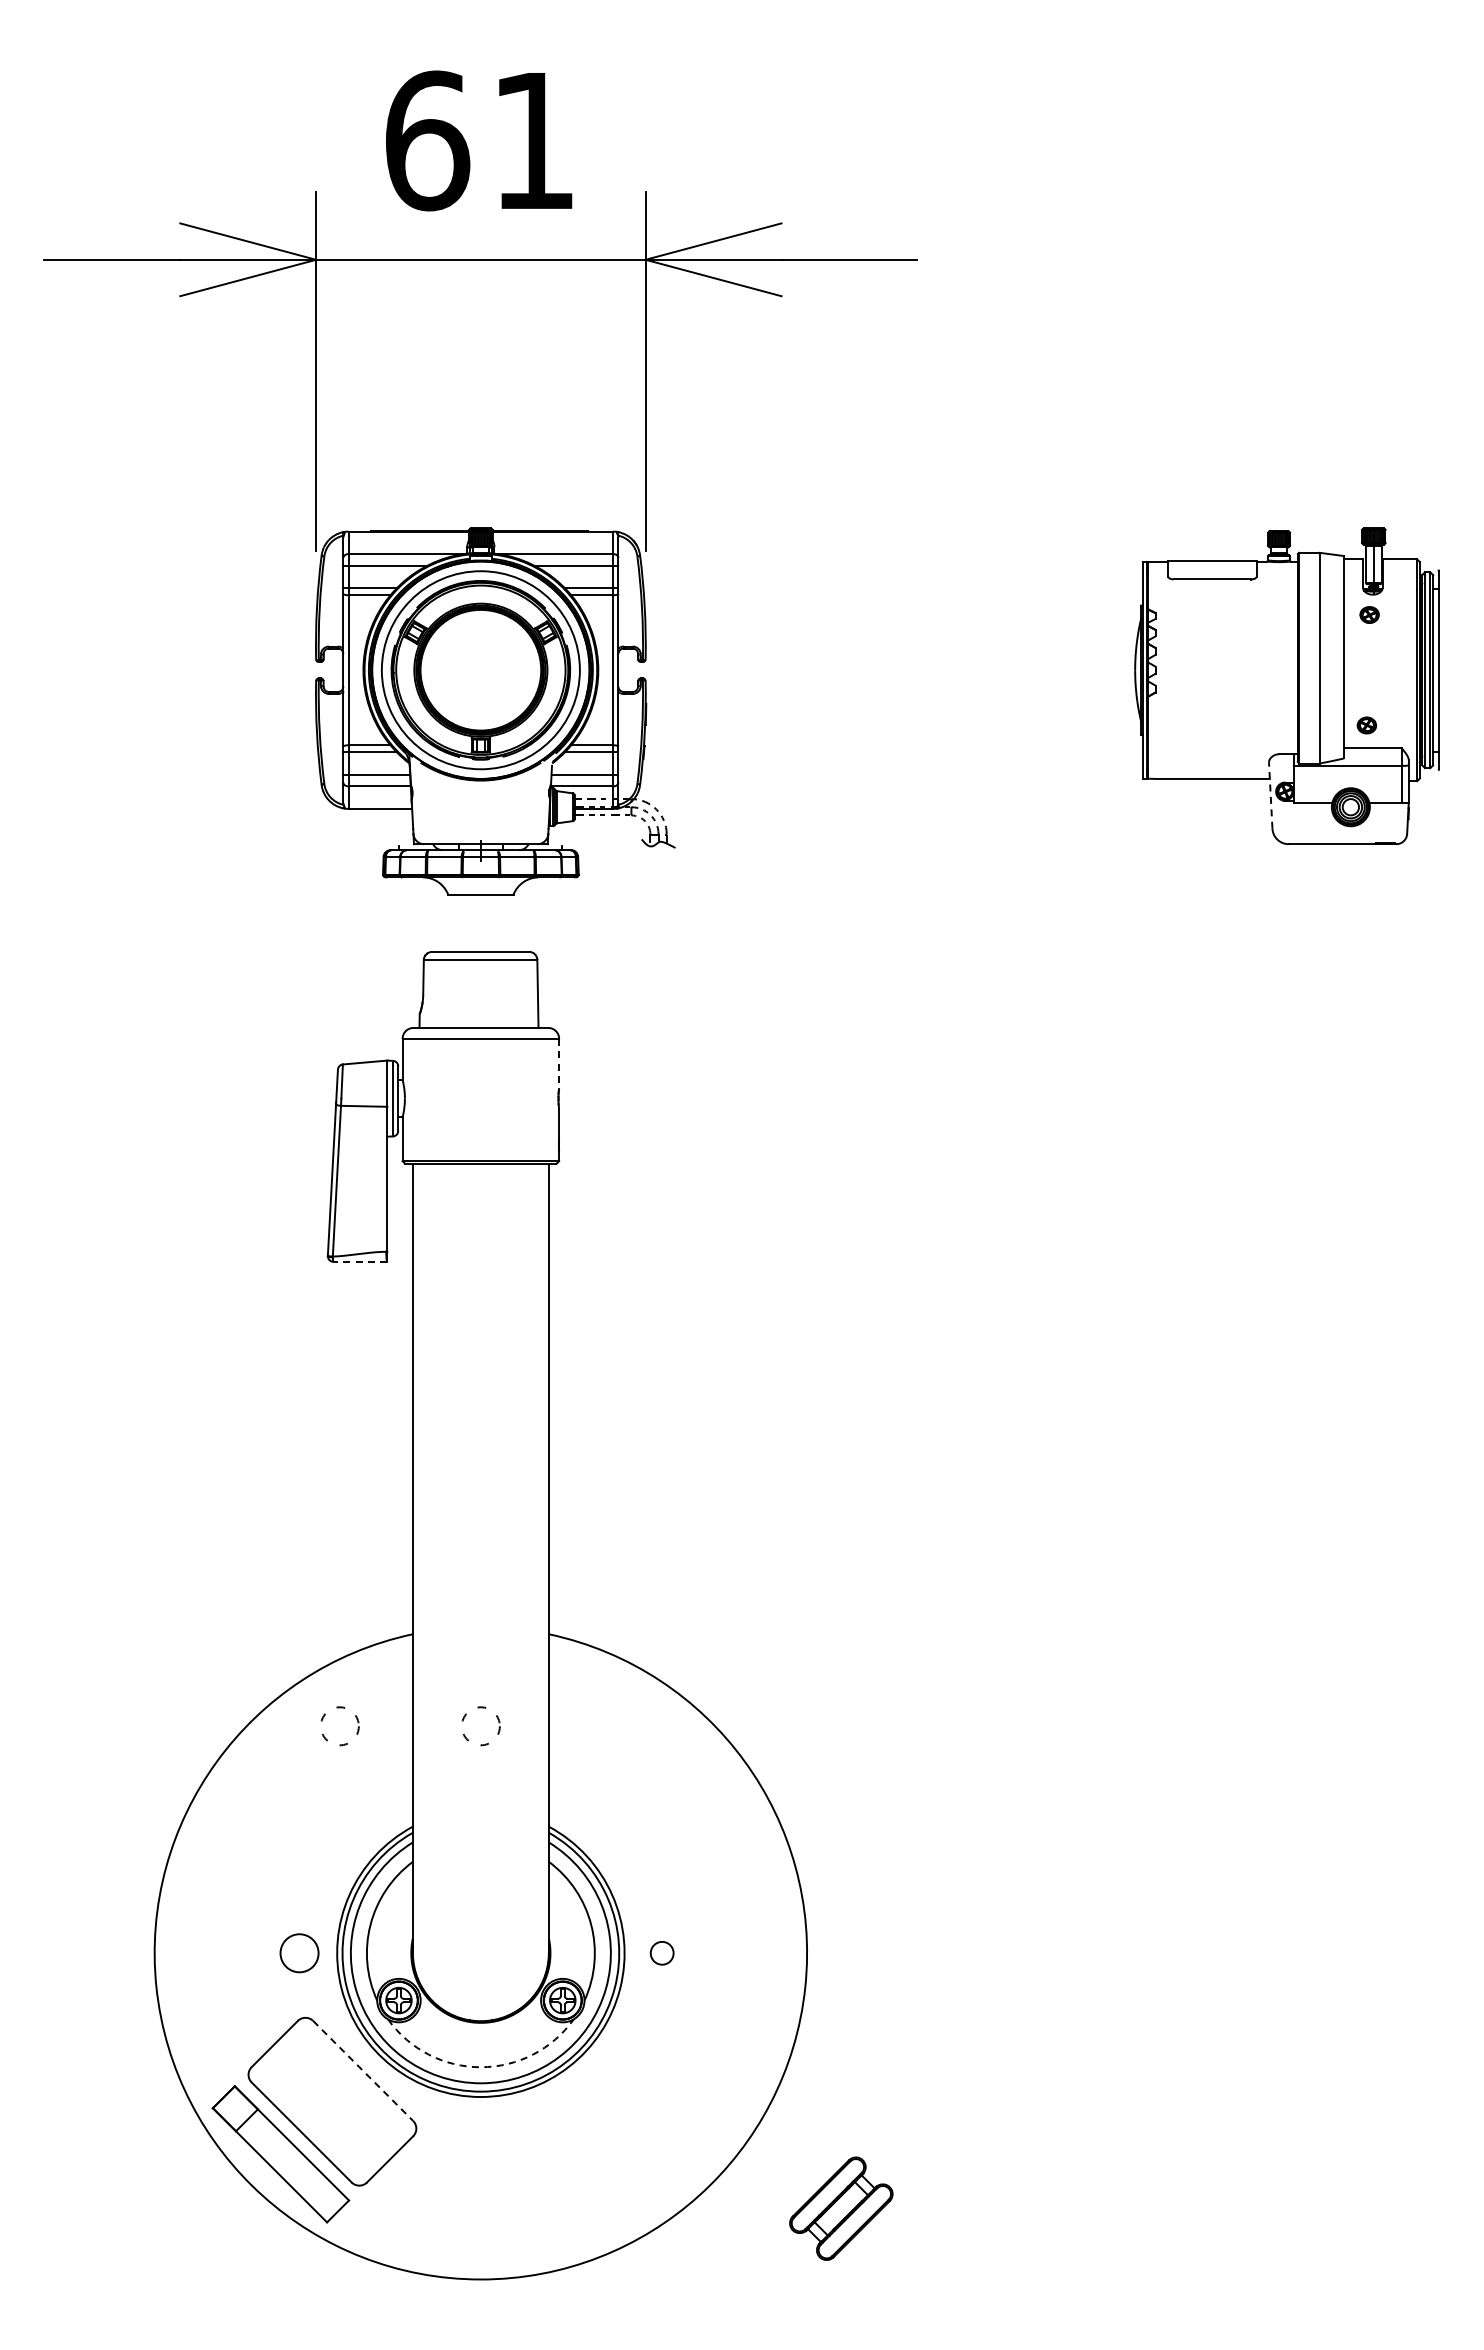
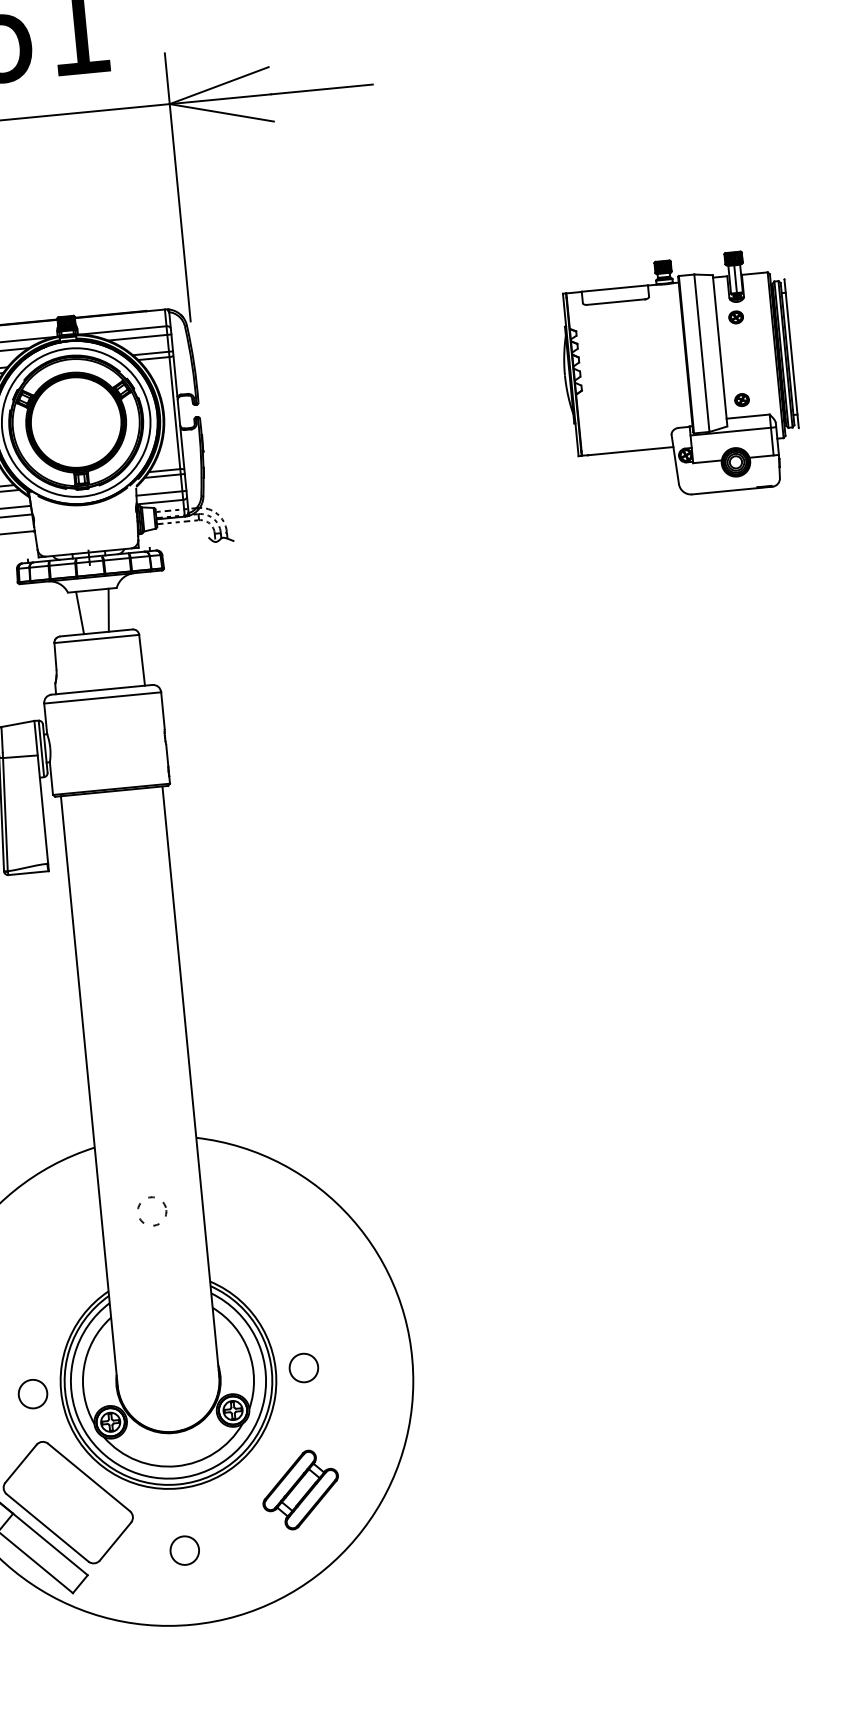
line: (1270, 795) -> (675, 459), dashed -> solid
line: (461, 922) -> (79, 612), added
line: (499, 922) -> (108, 609), added
line: (559, 1063) -> (163, 710), dashed -> solid
line: (359, 1261) -> (28, 873), dashed -> solid
circle: (339, 1726) -> (46, 1221), removed
circle: (662, 1953) -> (304, 1368), size x1.67
arc: (480, 2067) -> (176, 1466), dashed -> solid
line: (363, 2070) -> (89, 1477), dashed -> solid
circle: (480, 2180) -> (184, 1550), added
part: (841, 2208) -> (300, 1489), moved

